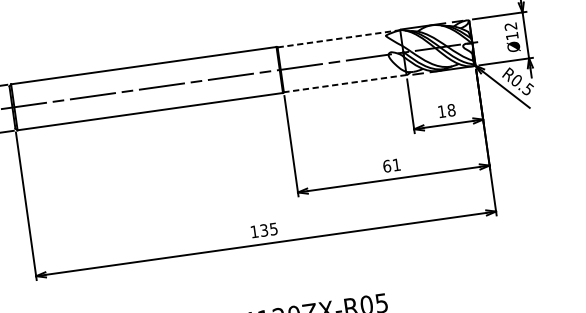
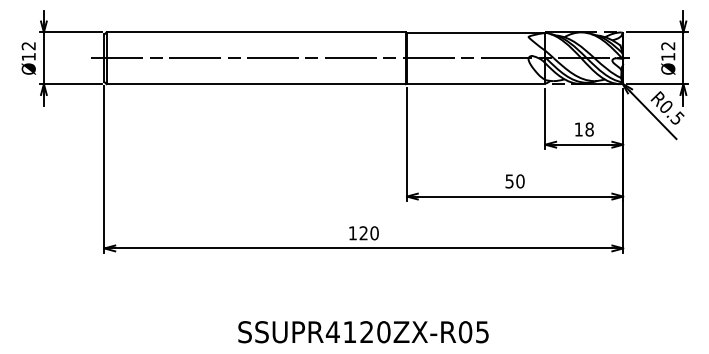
line: (339, 38) -> (476, 32), dashed -> solid
line: (344, 83) -> (475, 83), dashed -> solid
text: (391, 165) -> (514, 181), 61 -> 50
text: (268, 230) -> (368, 233), 135 -> 120

